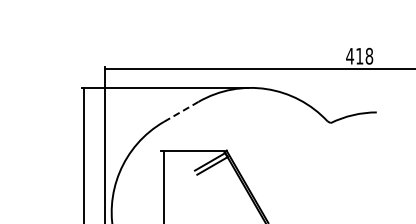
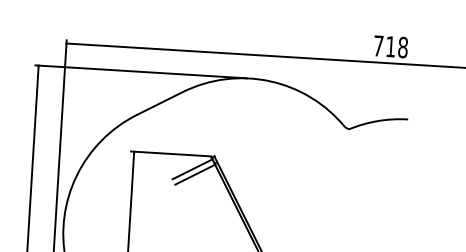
text: (350, 56) -> (379, 46), 418 -> 718
line: (181, 111) -> (160, 103), dashed -> solid

